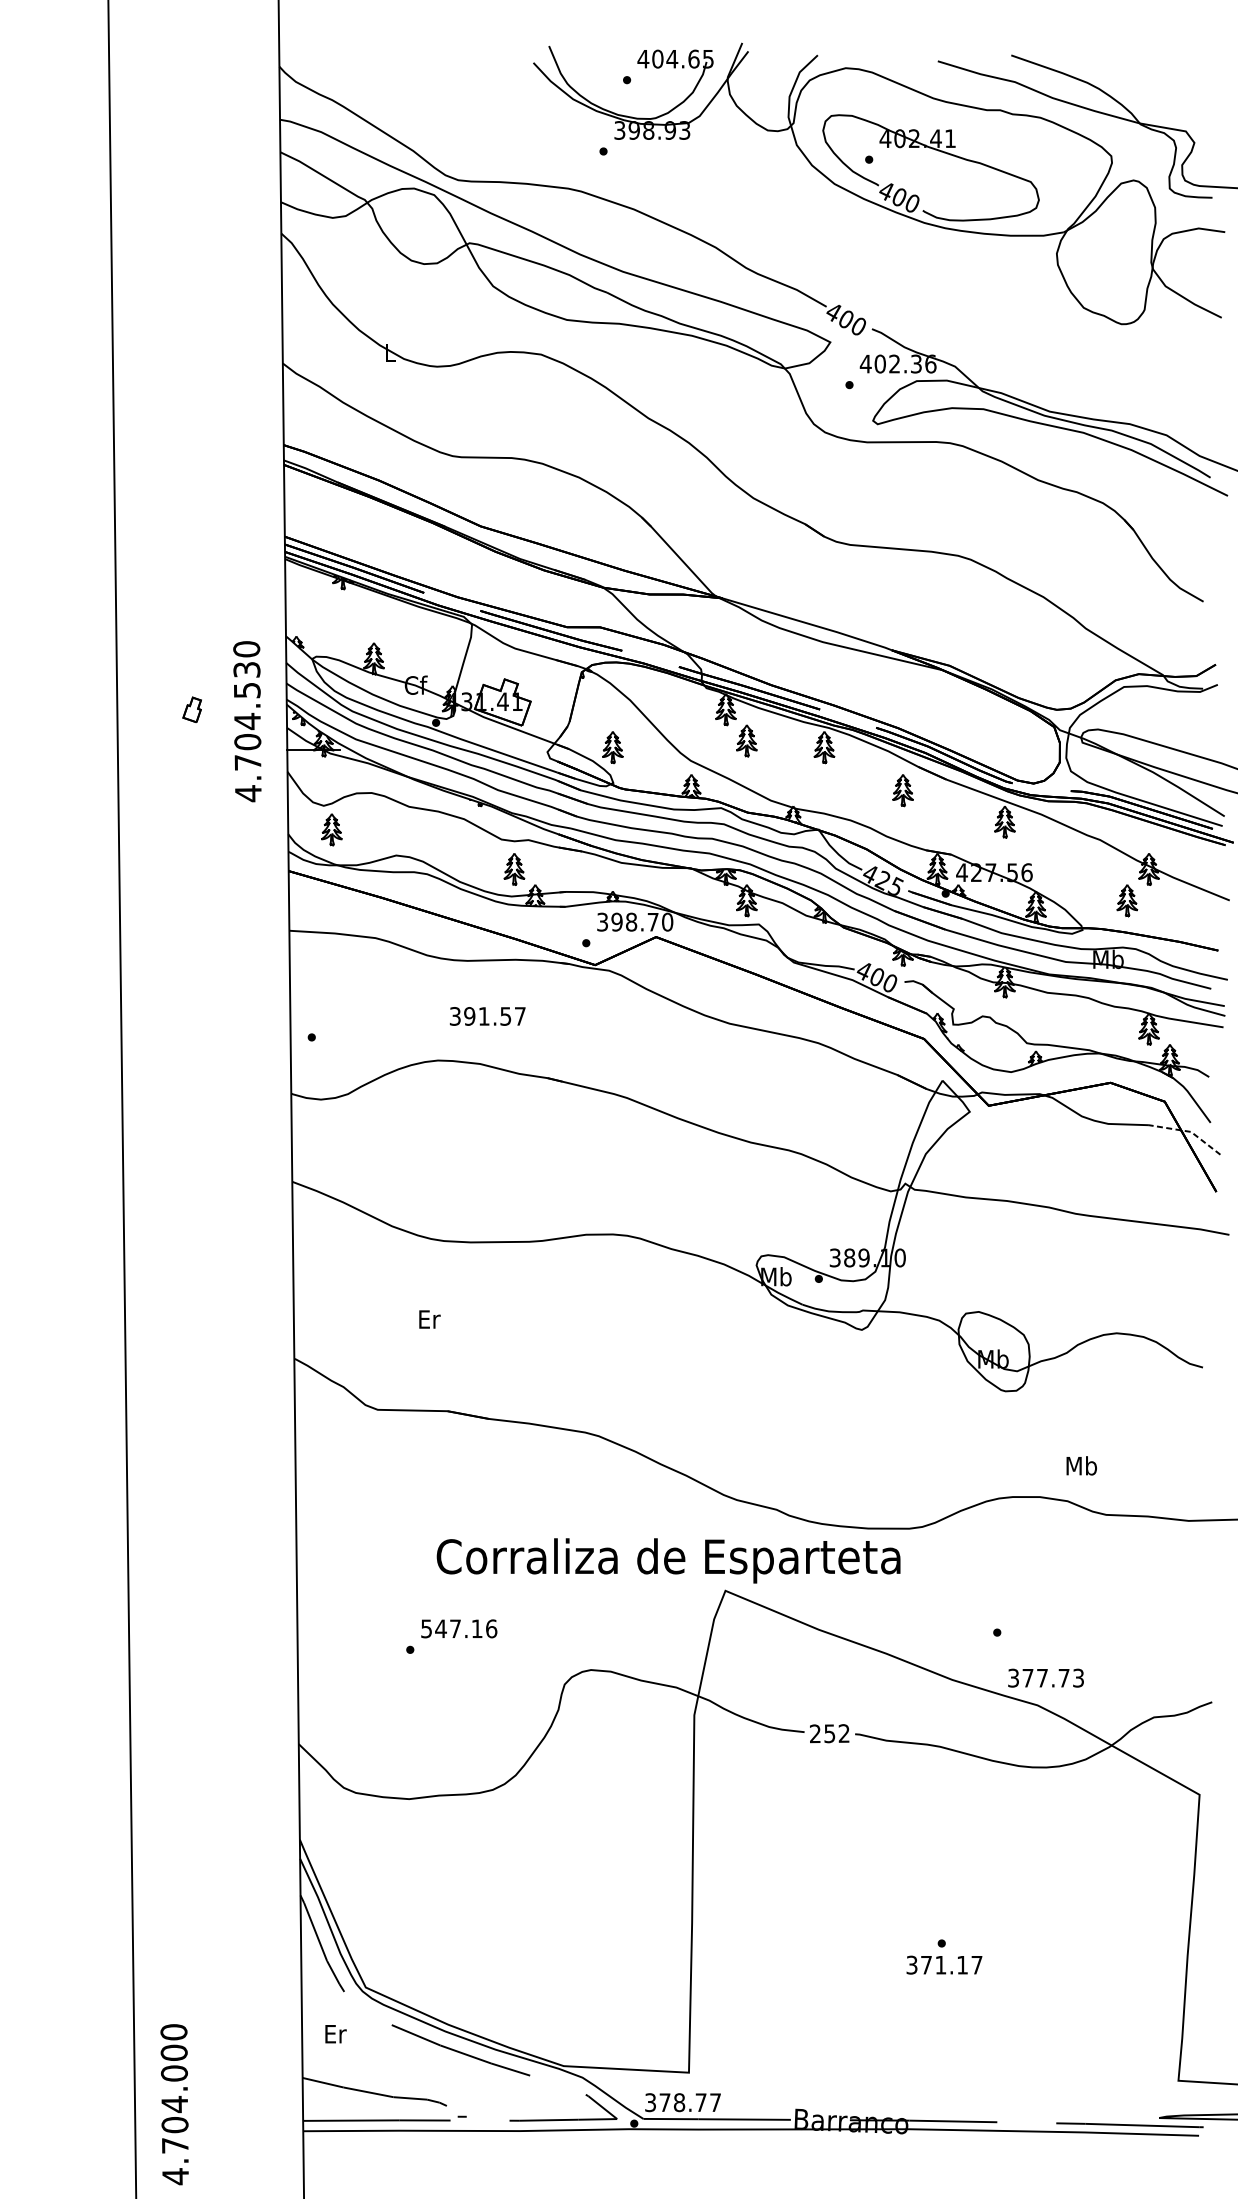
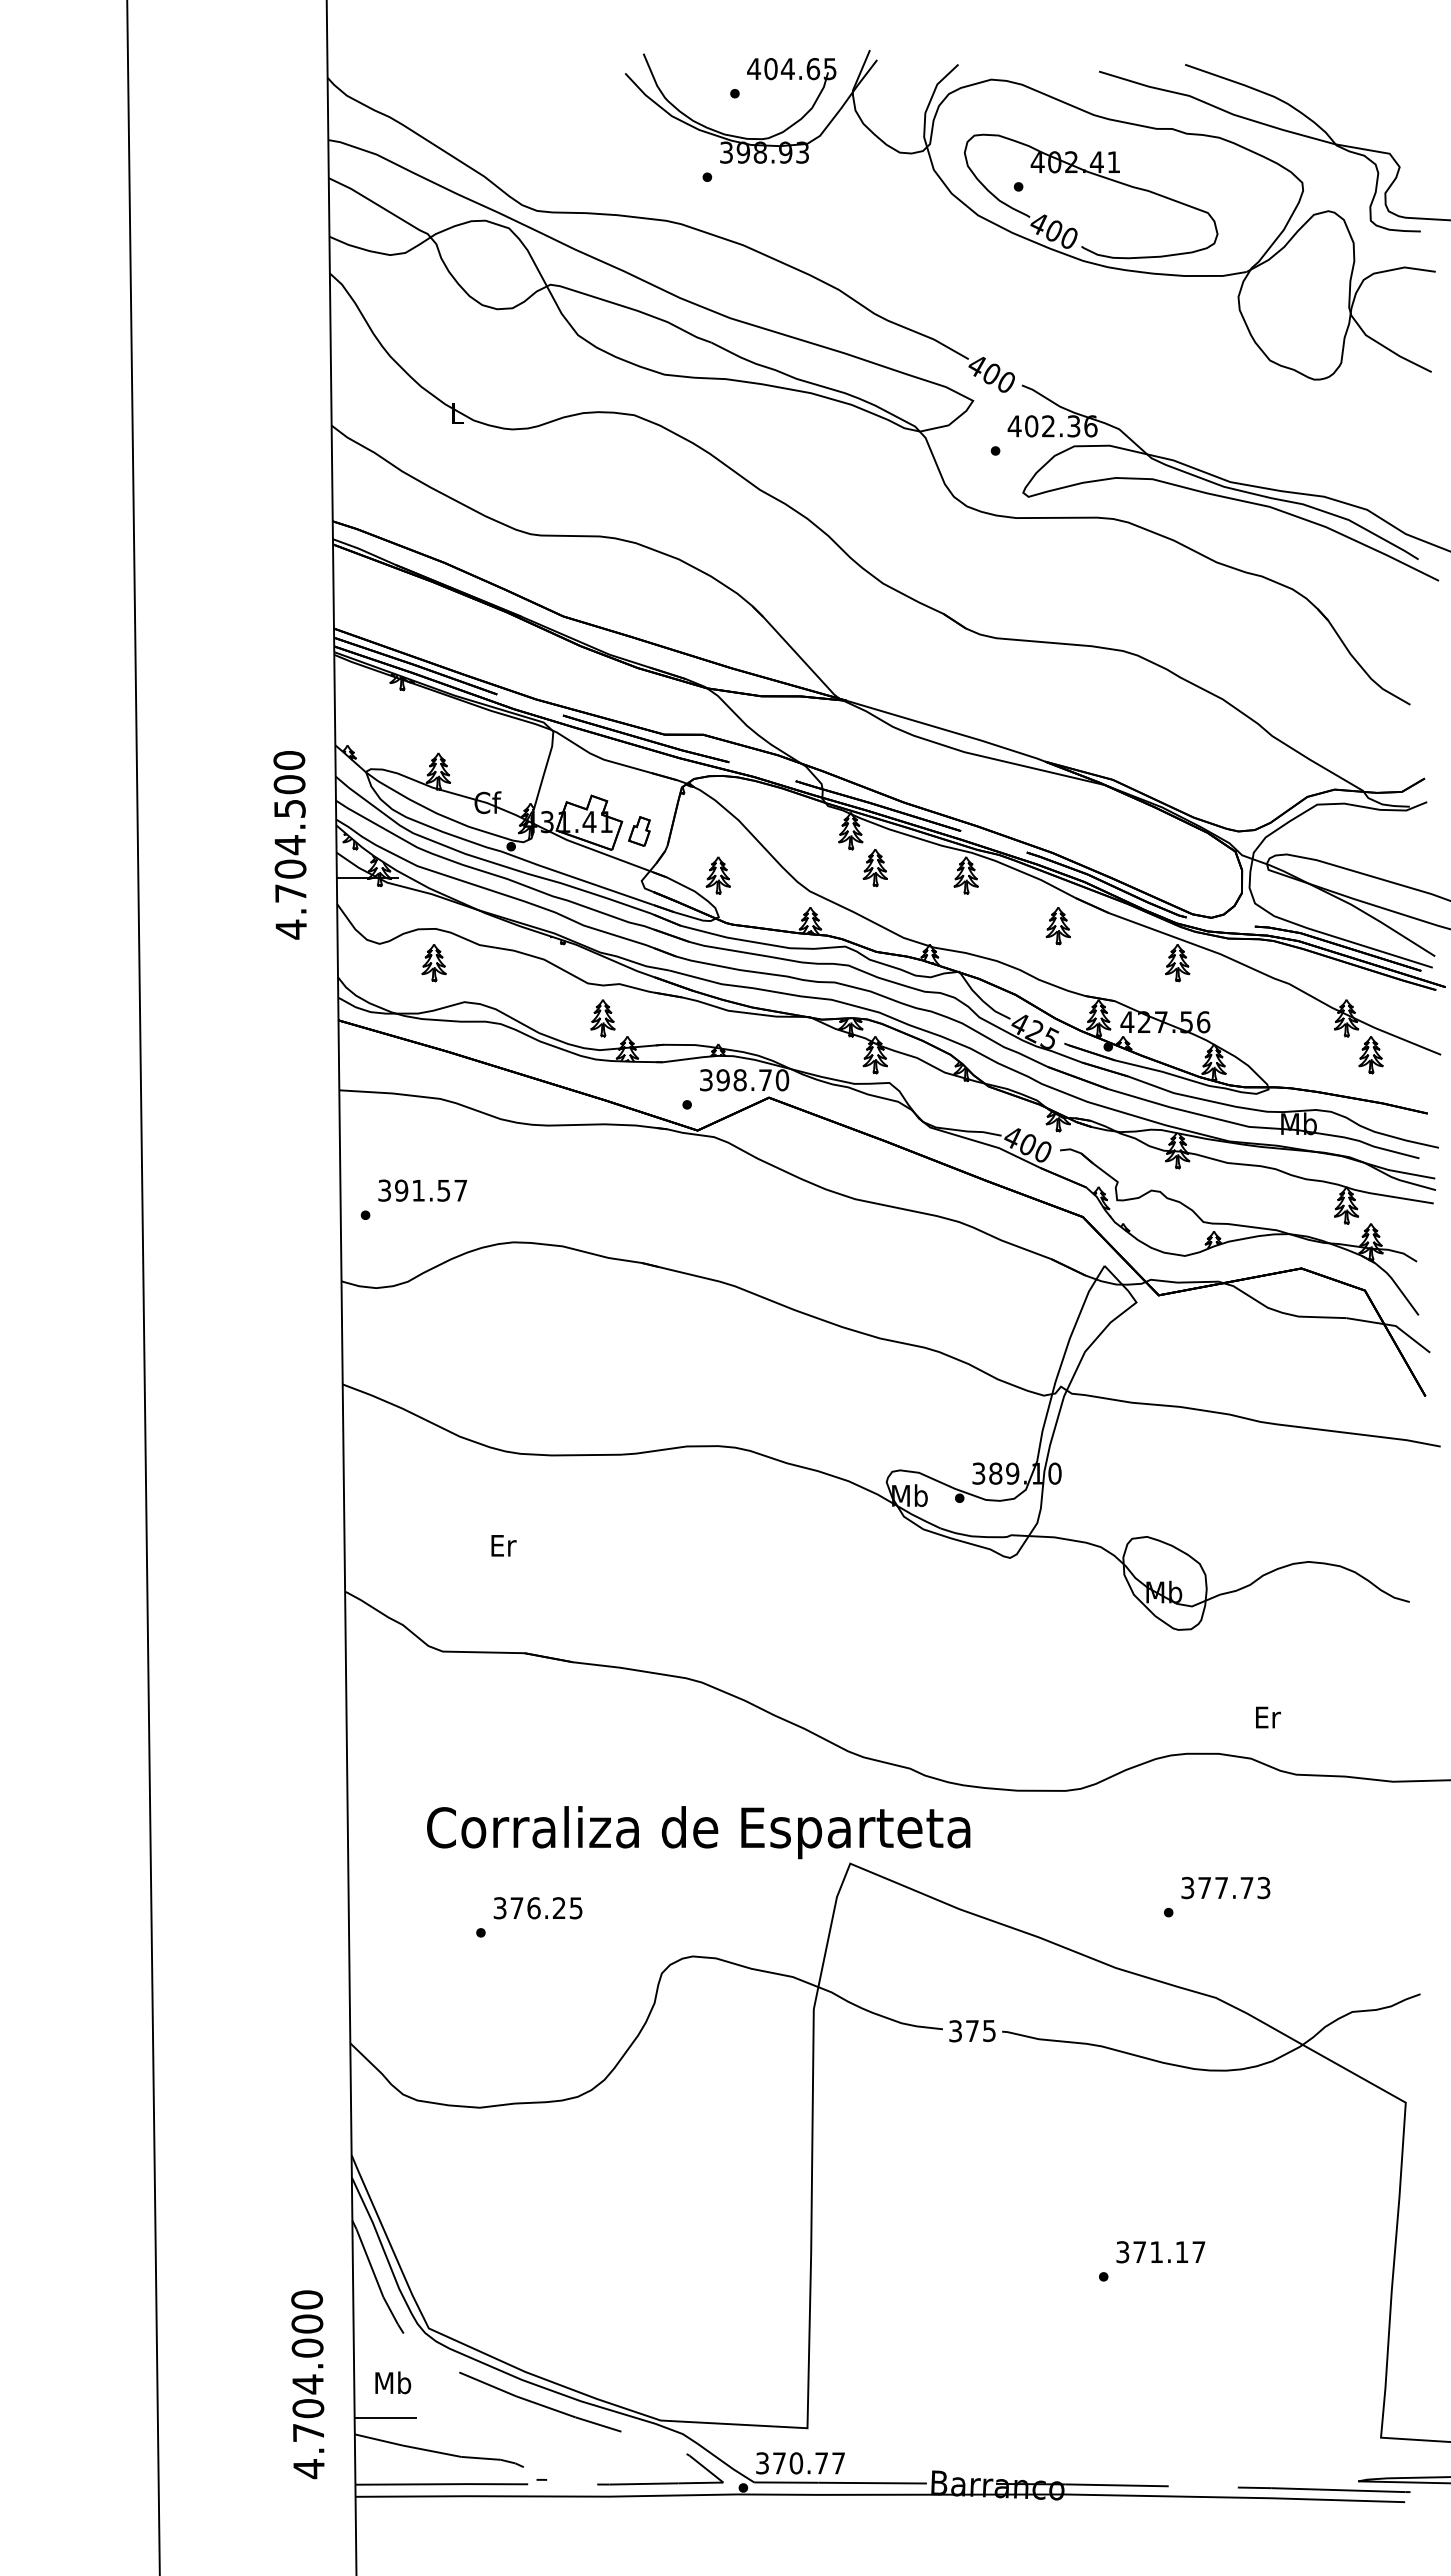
text: (246, 669) -> (289, 784), 4.704.530 -> 4.704.500
part: (192, 709) -> (639, 831), moved
part: (331, 830) -> (433, 963), moved
part: (1126, 901) -> (1370, 1055), moved
text: (487, 1016) -> (422, 1190), moved
line: (1188, 1131) -> (1392, 1325), dashed -> solid
text: (1081, 1465) -> (1267, 1716), Mb -> Er
text: (668, 1560) -> (698, 1832), moved
text: (459, 1629) -> (538, 1908), 547.16 -> 376.25
text: (1045, 1678) -> (1225, 1888), moved
text: (829, 1733) -> (972, 2030), 252 -> 375
text: (944, 1965) -> (1160, 2252), moved
text: (335, 2033) -> (393, 2382), Er -> Mb
line: (328, 2063) -> (385, 2417), added
text: (679, 2102) -> (796, 2463), 378.77 -> 370.77
text: (174, 2104) -> (307, 2384), moved

